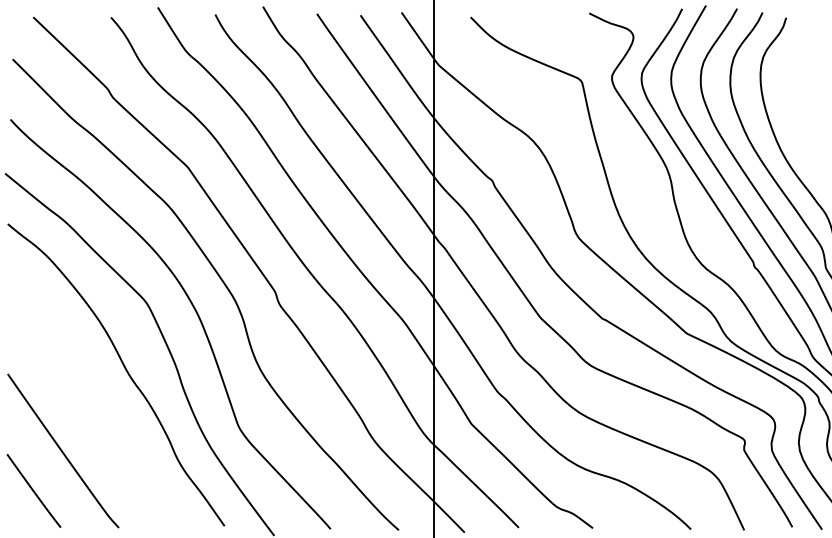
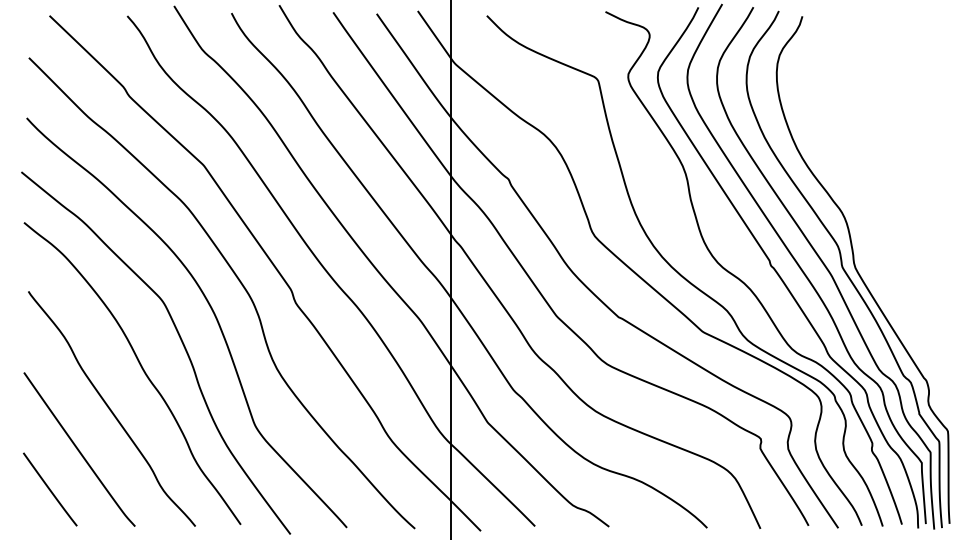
curve: (94, 409) -> (110, 408), added

